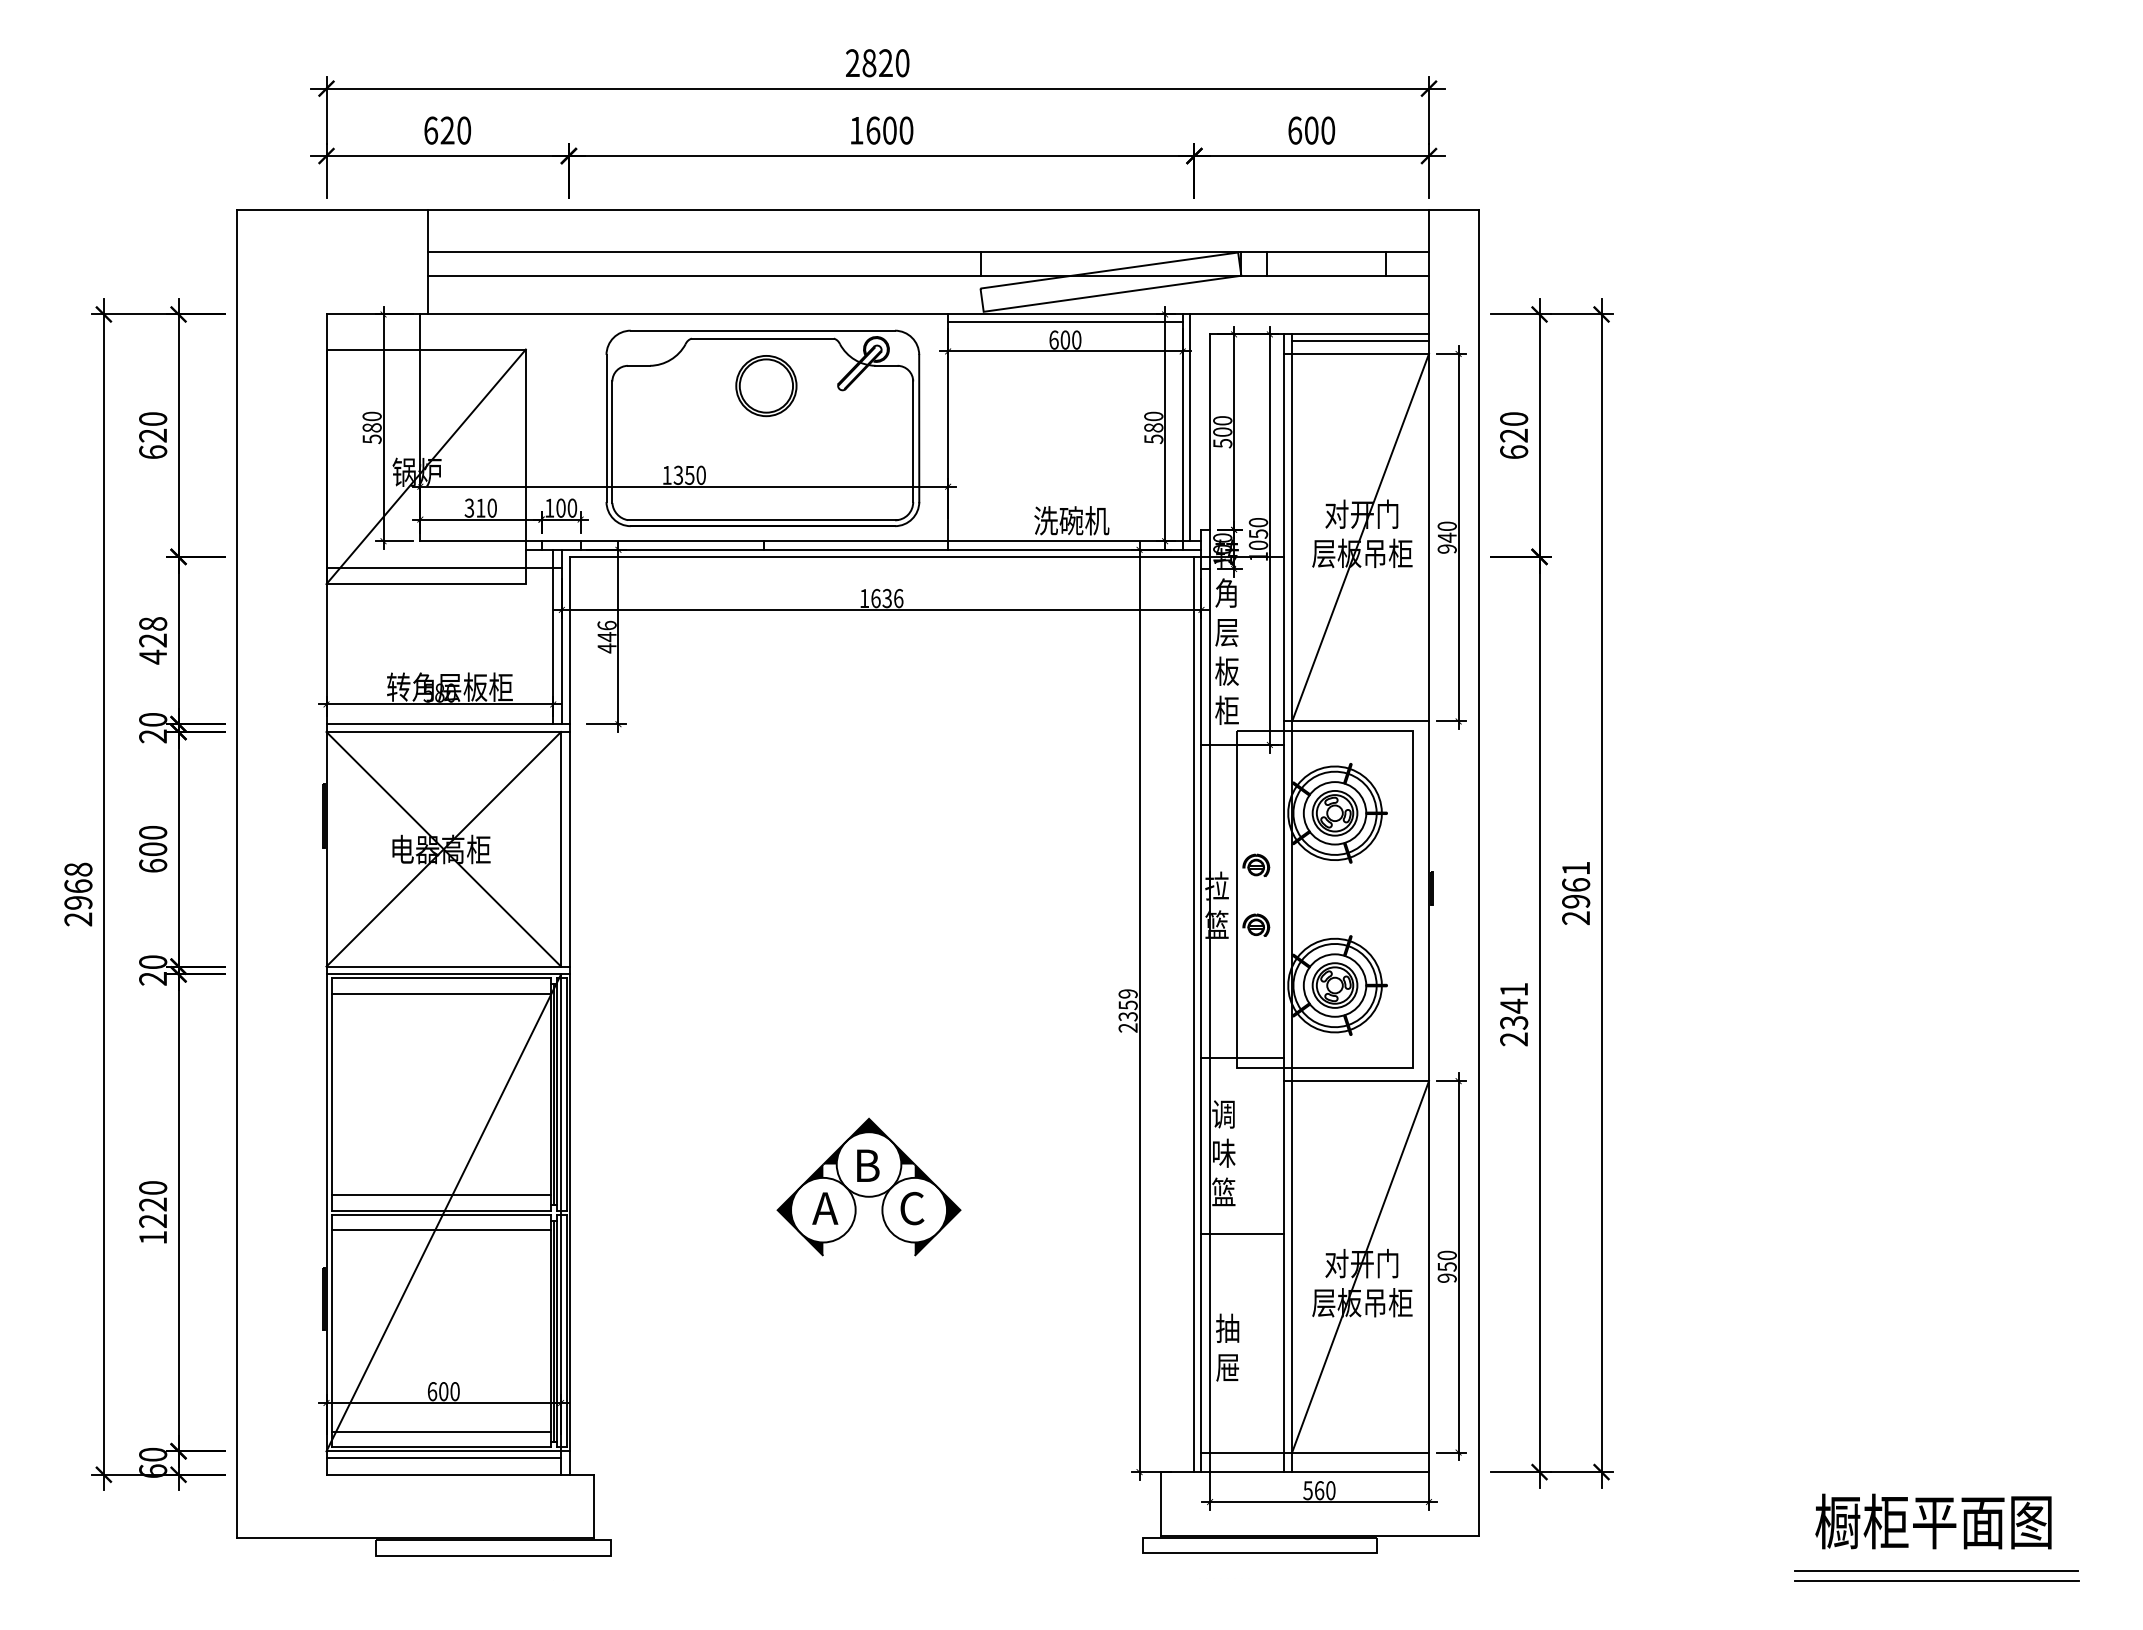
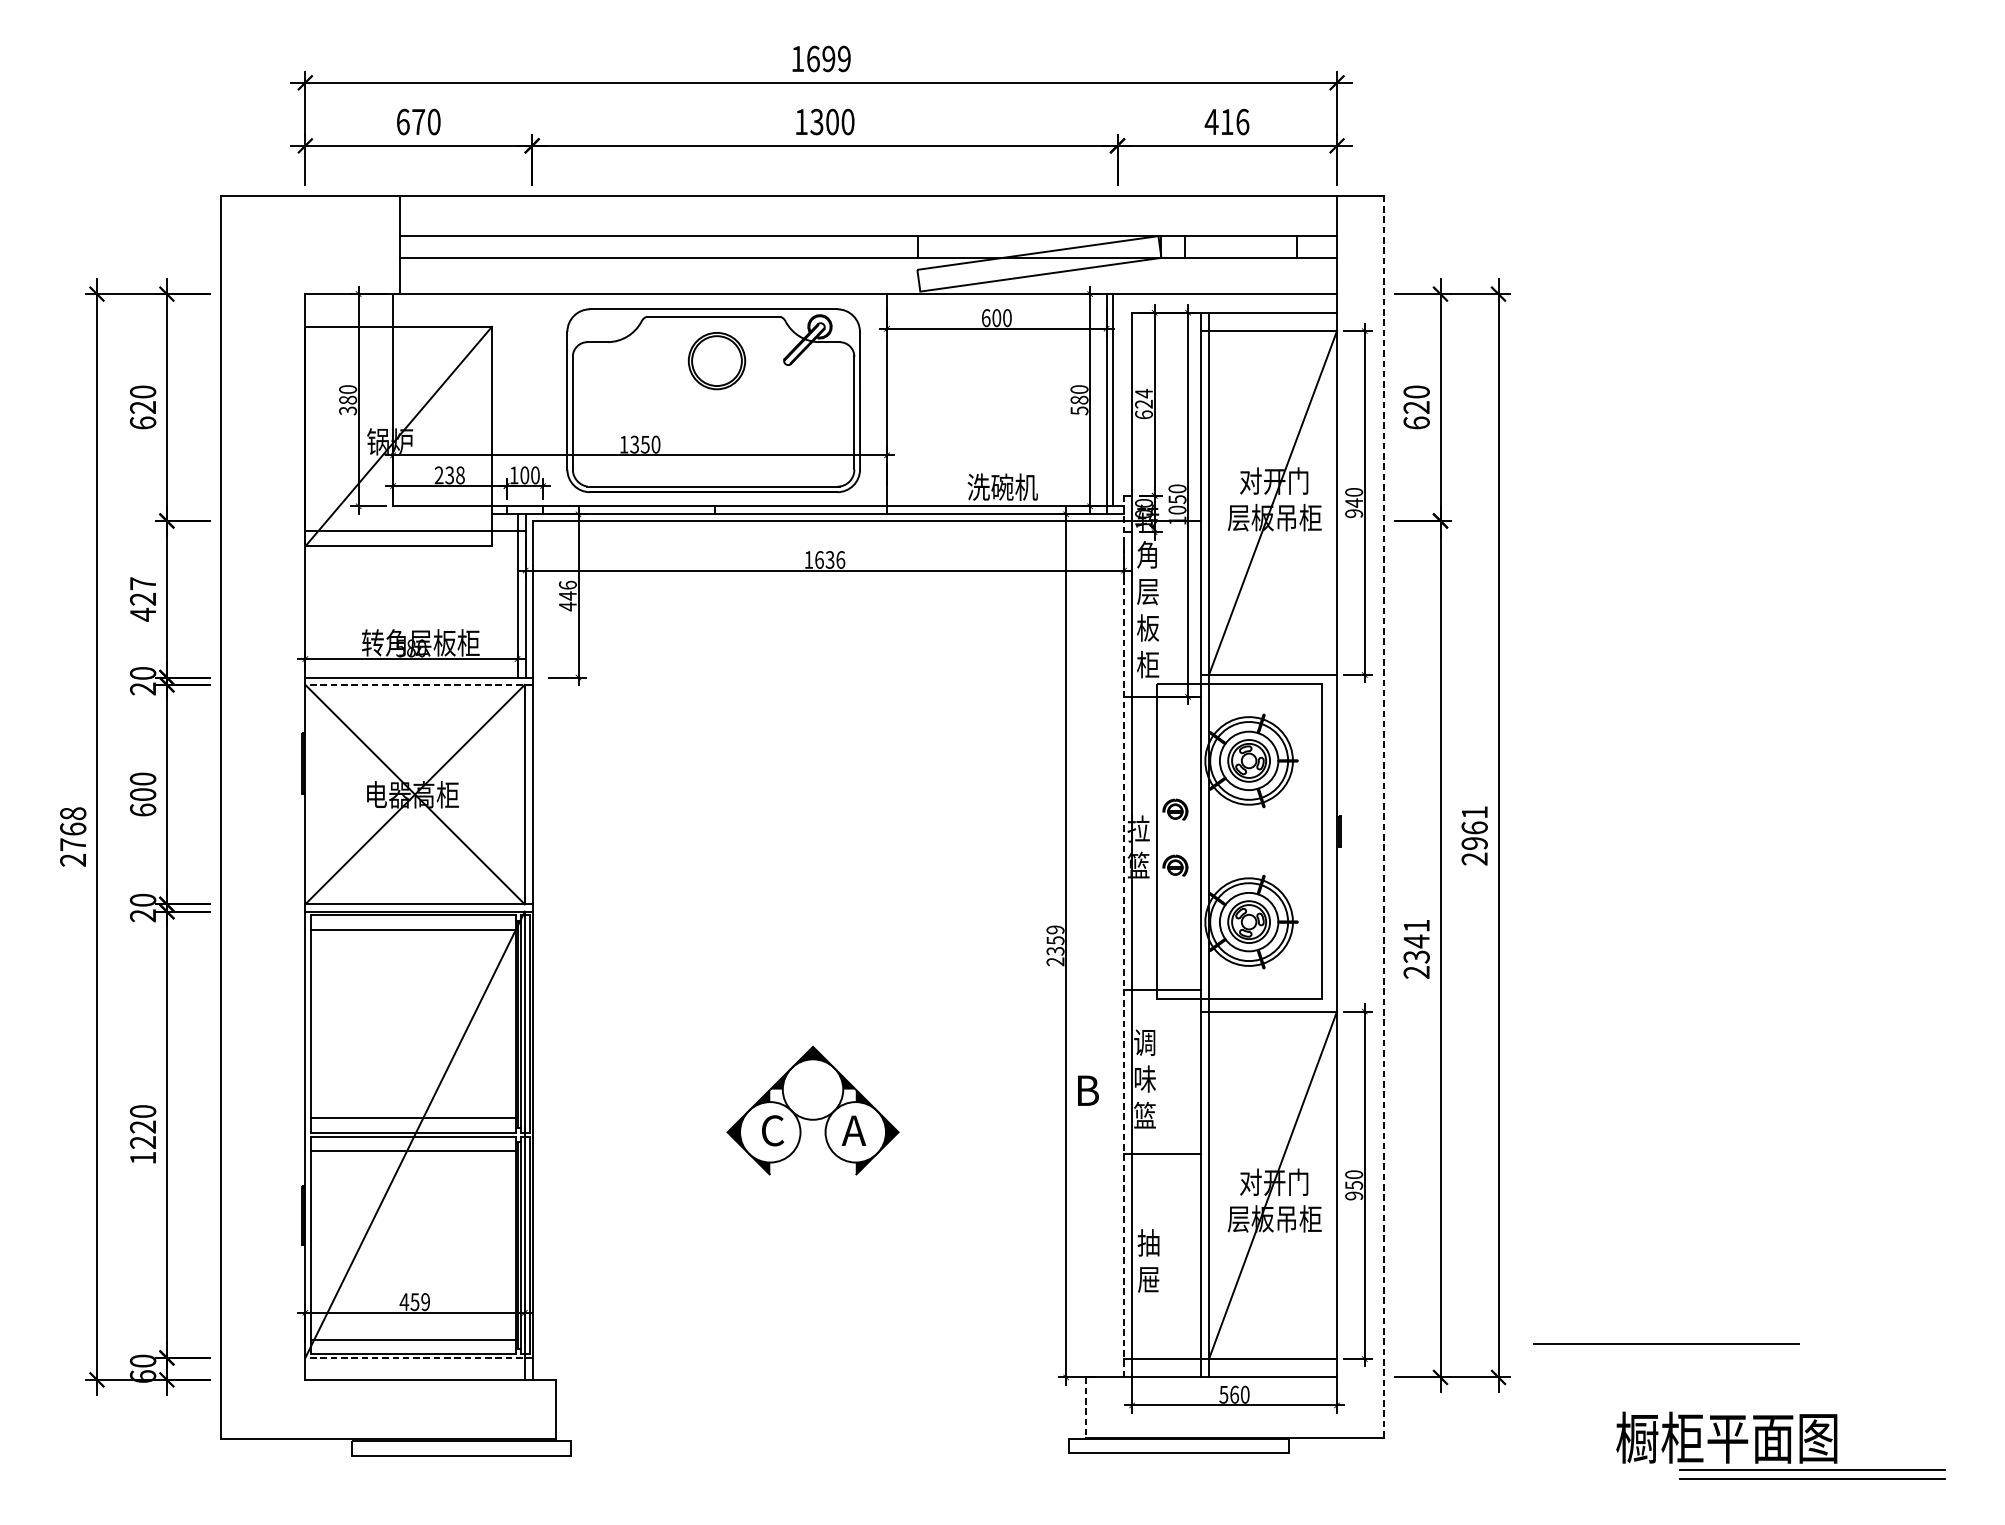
text: (877, 63) -> (820, 59), 2820 -> 1699
text: (447, 130) -> (418, 121), 620 -> 670
text: (873, 130) -> (817, 121), 1600 -> 1300
text: (1311, 130) -> (1227, 121), 600 -> 416
line: (1065, 321) -> (996, 300), removed
line: (1360, 341) -> (1272, 319), removed
text: (1222, 431) -> (1143, 403), 500 -> 624
text: (371, 438) -> (347, 410), 580 -> 380
text: (480, 507) -> (449, 474), 310 -> 238
text: (153, 623) -> (143, 583), 428 -> 427
line: (448, 732) -> (419, 685), solid -> dashed
line: (1478, 872) -> (1383, 816), solid -> dashed
text: (78, 902) -> (73, 844), 2968 -> 2768
line: (1201, 1001) -> (1124, 937), solid -> dashed
line: (1194, 1014) -> (1117, 949), removed
text: (868, 1165) -> (1088, 1090), moved
text: (825, 1208) -> (772, 1130), A -> C
text: (912, 1208) -> (853, 1130), C -> A
text: (443, 1391) -> (414, 1301), 600 -> 459
line: (1780, 1435) -> (1665, 1343), added
line: (448, 1451) -> (419, 1358), solid -> dashed
line: (443, 1458) -> (414, 1364), removed
line: (1161, 1504) -> (1086, 1407), solid -> dashed
text: (1933, 1521) -> (1726, 1437), moved

